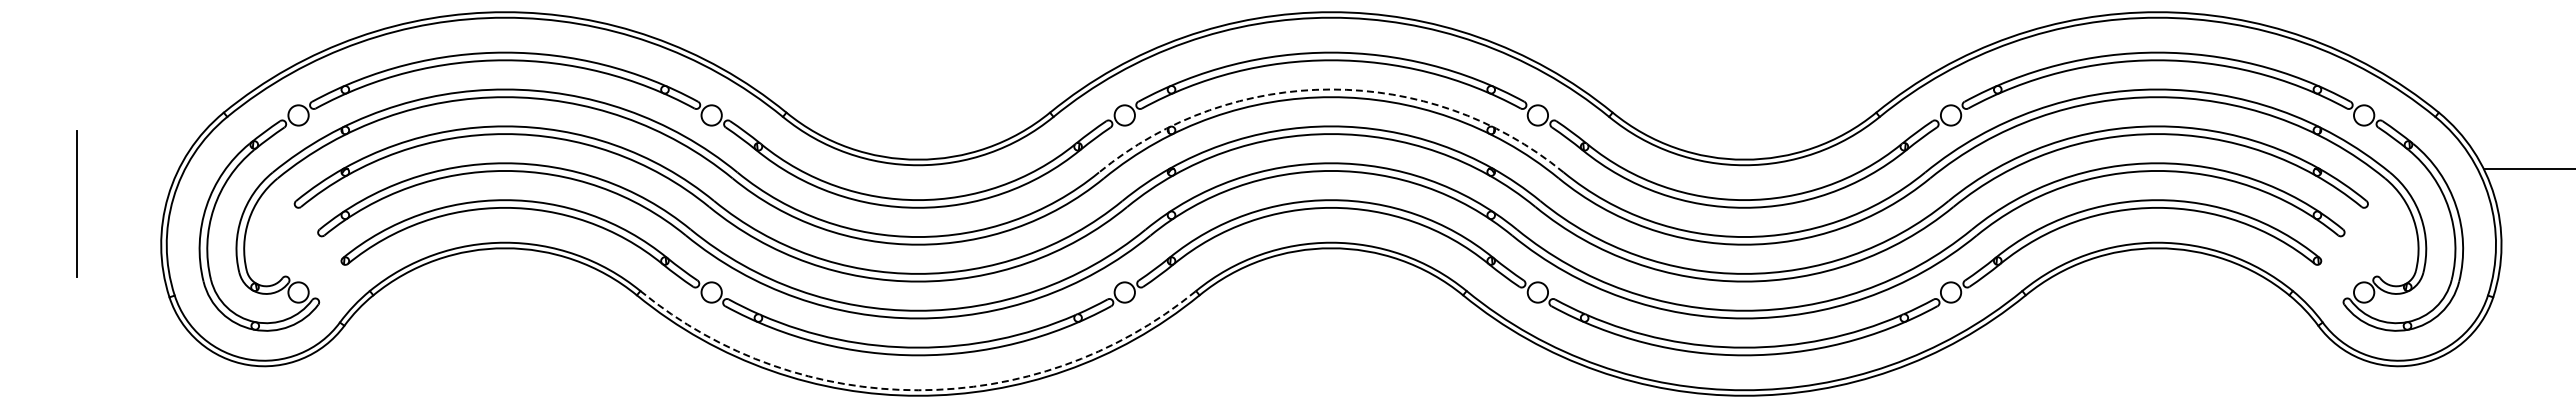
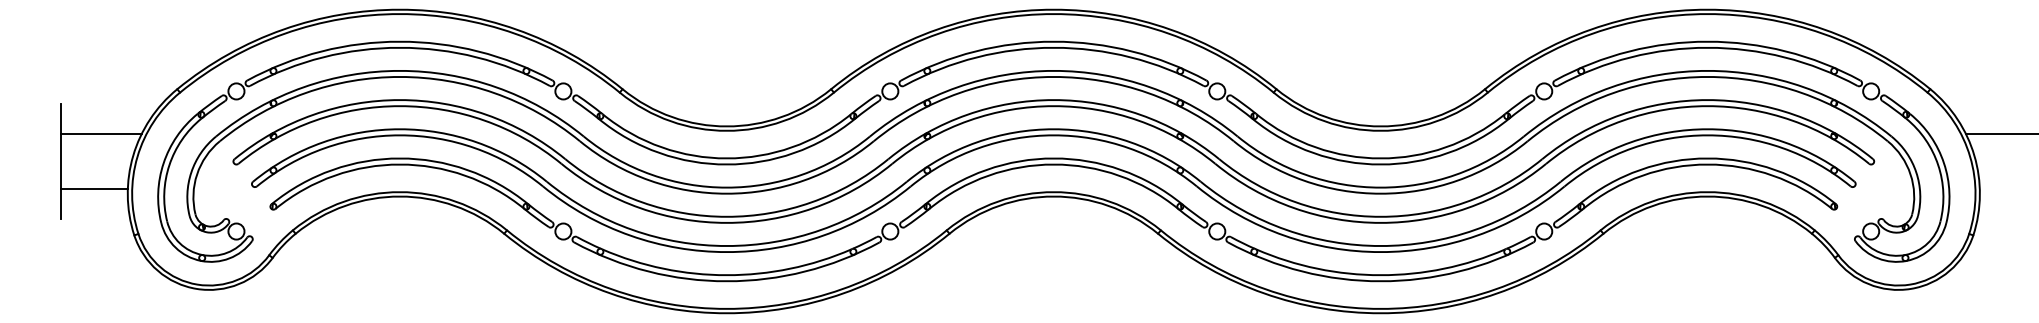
arc: (1331, 89) -> (1053, 70), dashed -> solid
line: (128, 168) -> (101, 133), added
line: (119, 239) -> (94, 189), added
arc: (918, 390) -> (727, 309), dashed -> solid

